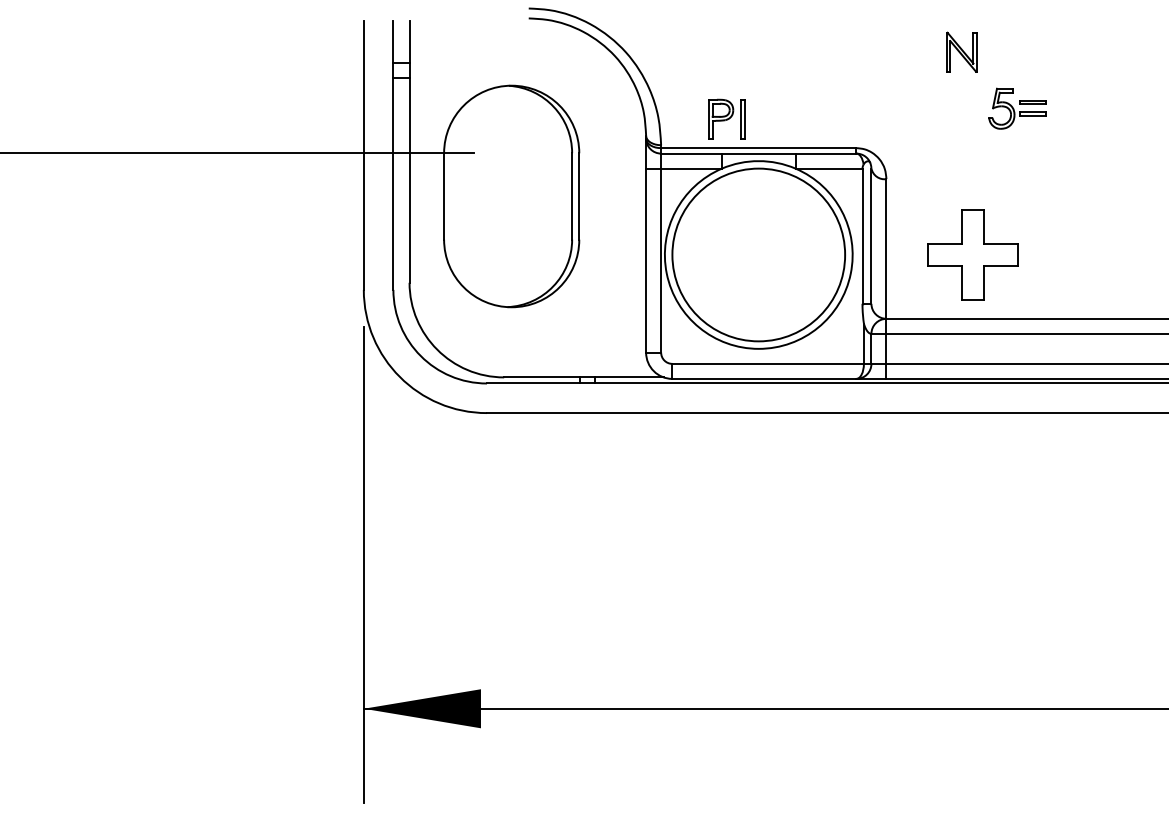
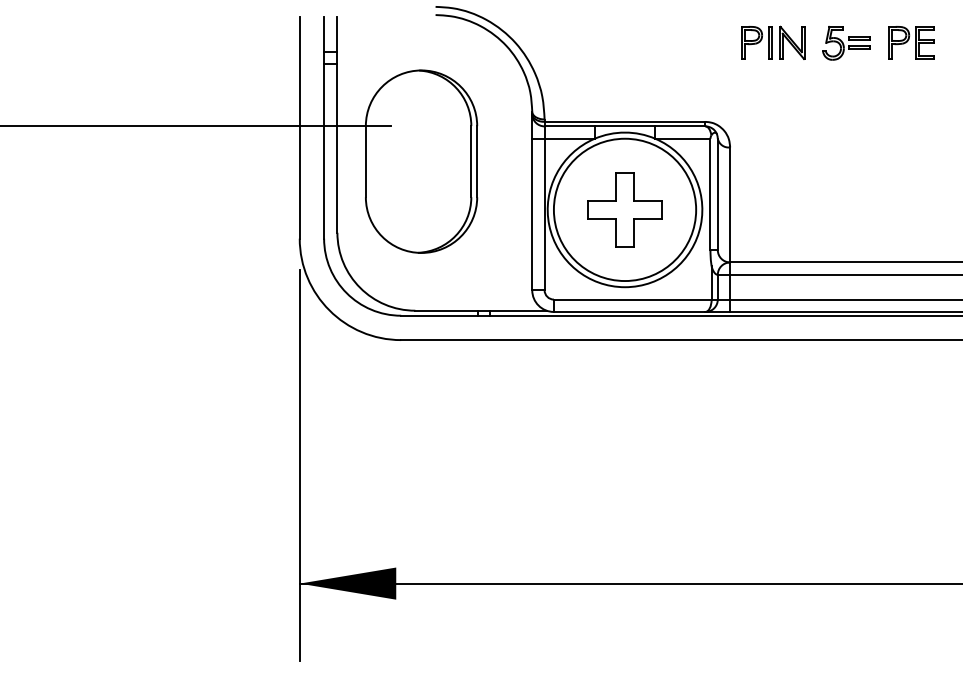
part: (1106, 51) -> (911, 42), added
part: (1017, 108) -> (846, 43), moved
part: (726, 118) -> (756, 42), moved
part: (972, 254) -> (624, 209), moved

